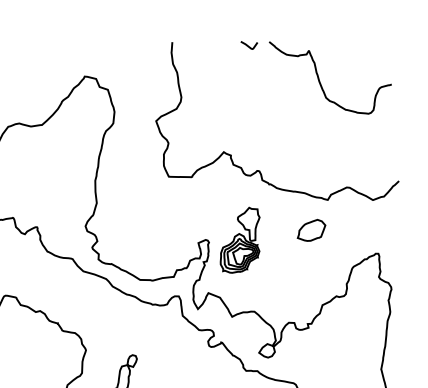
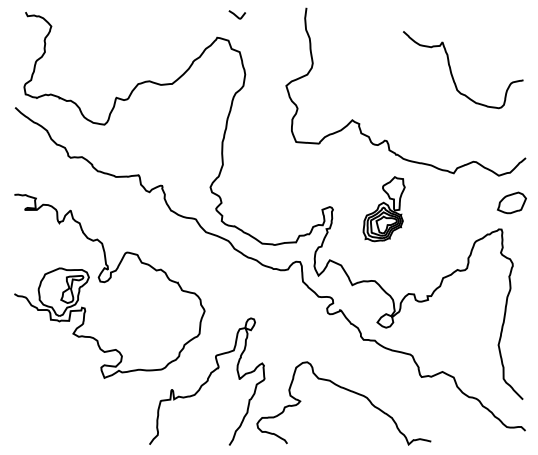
curve: (248, 44) -> (236, 14), moved
curve: (320, 81) -> (452, 73), moved
part: (311, 230) -> (511, 202), moved
part: (239, 240) -> (383, 209), moved

